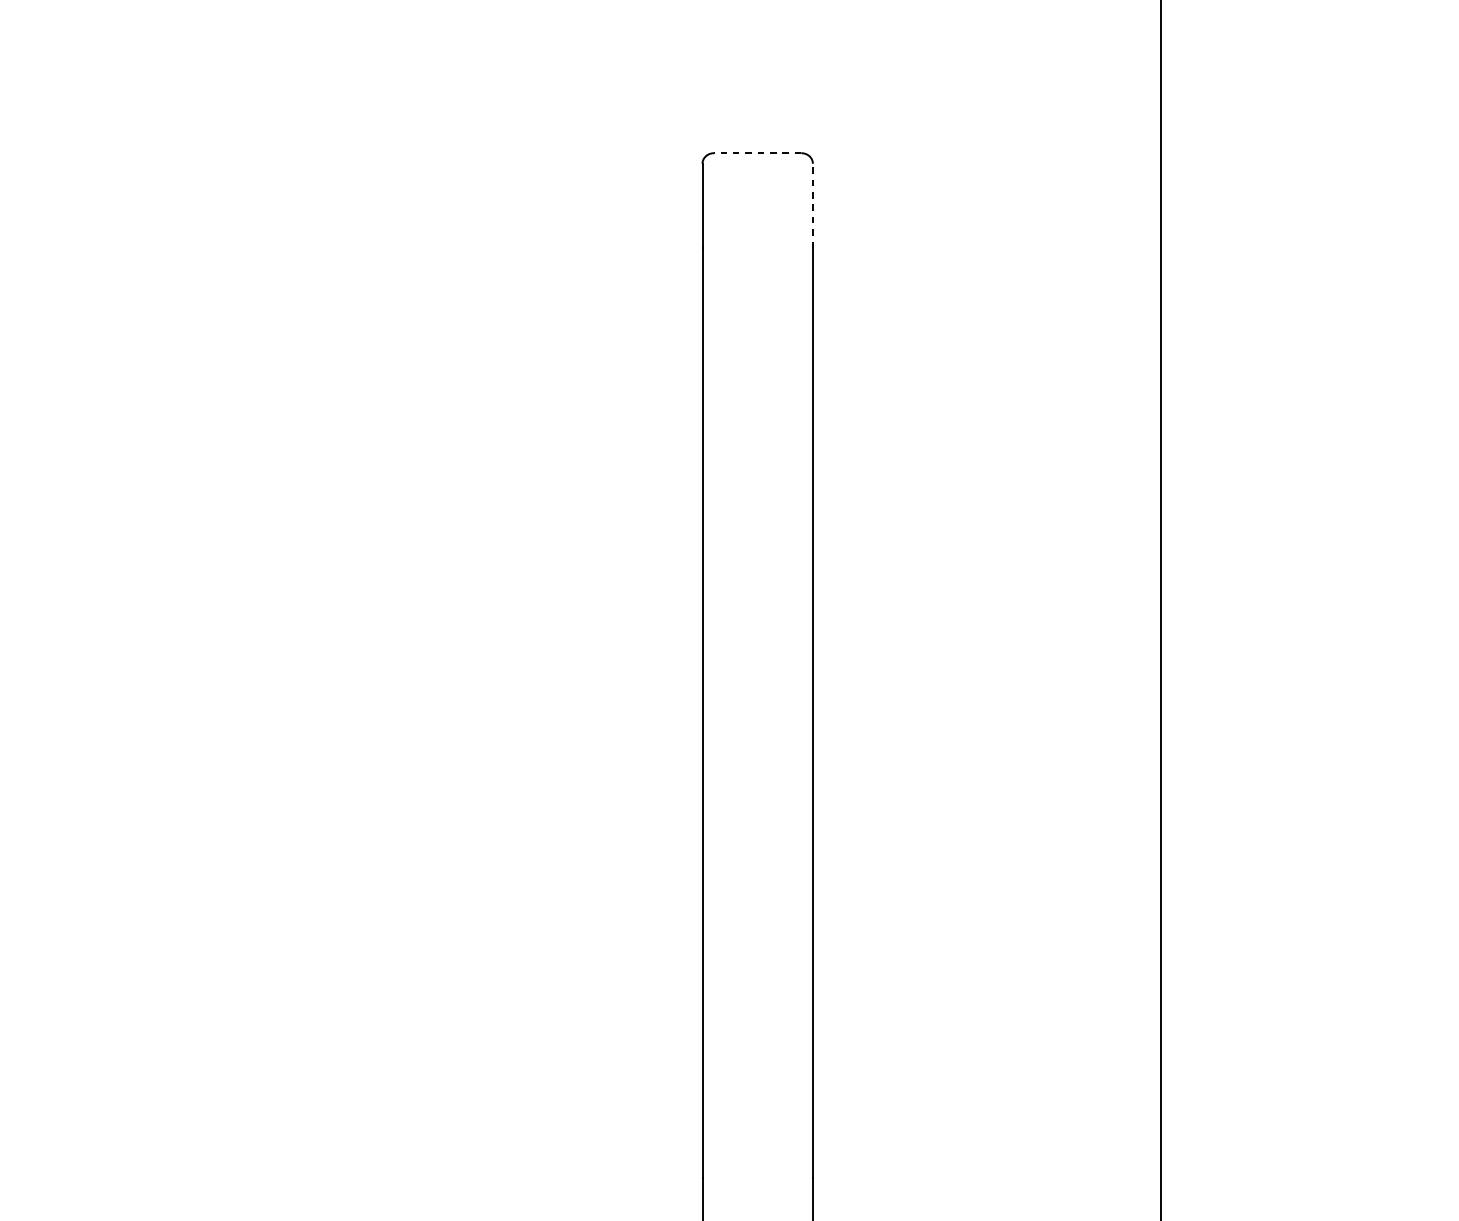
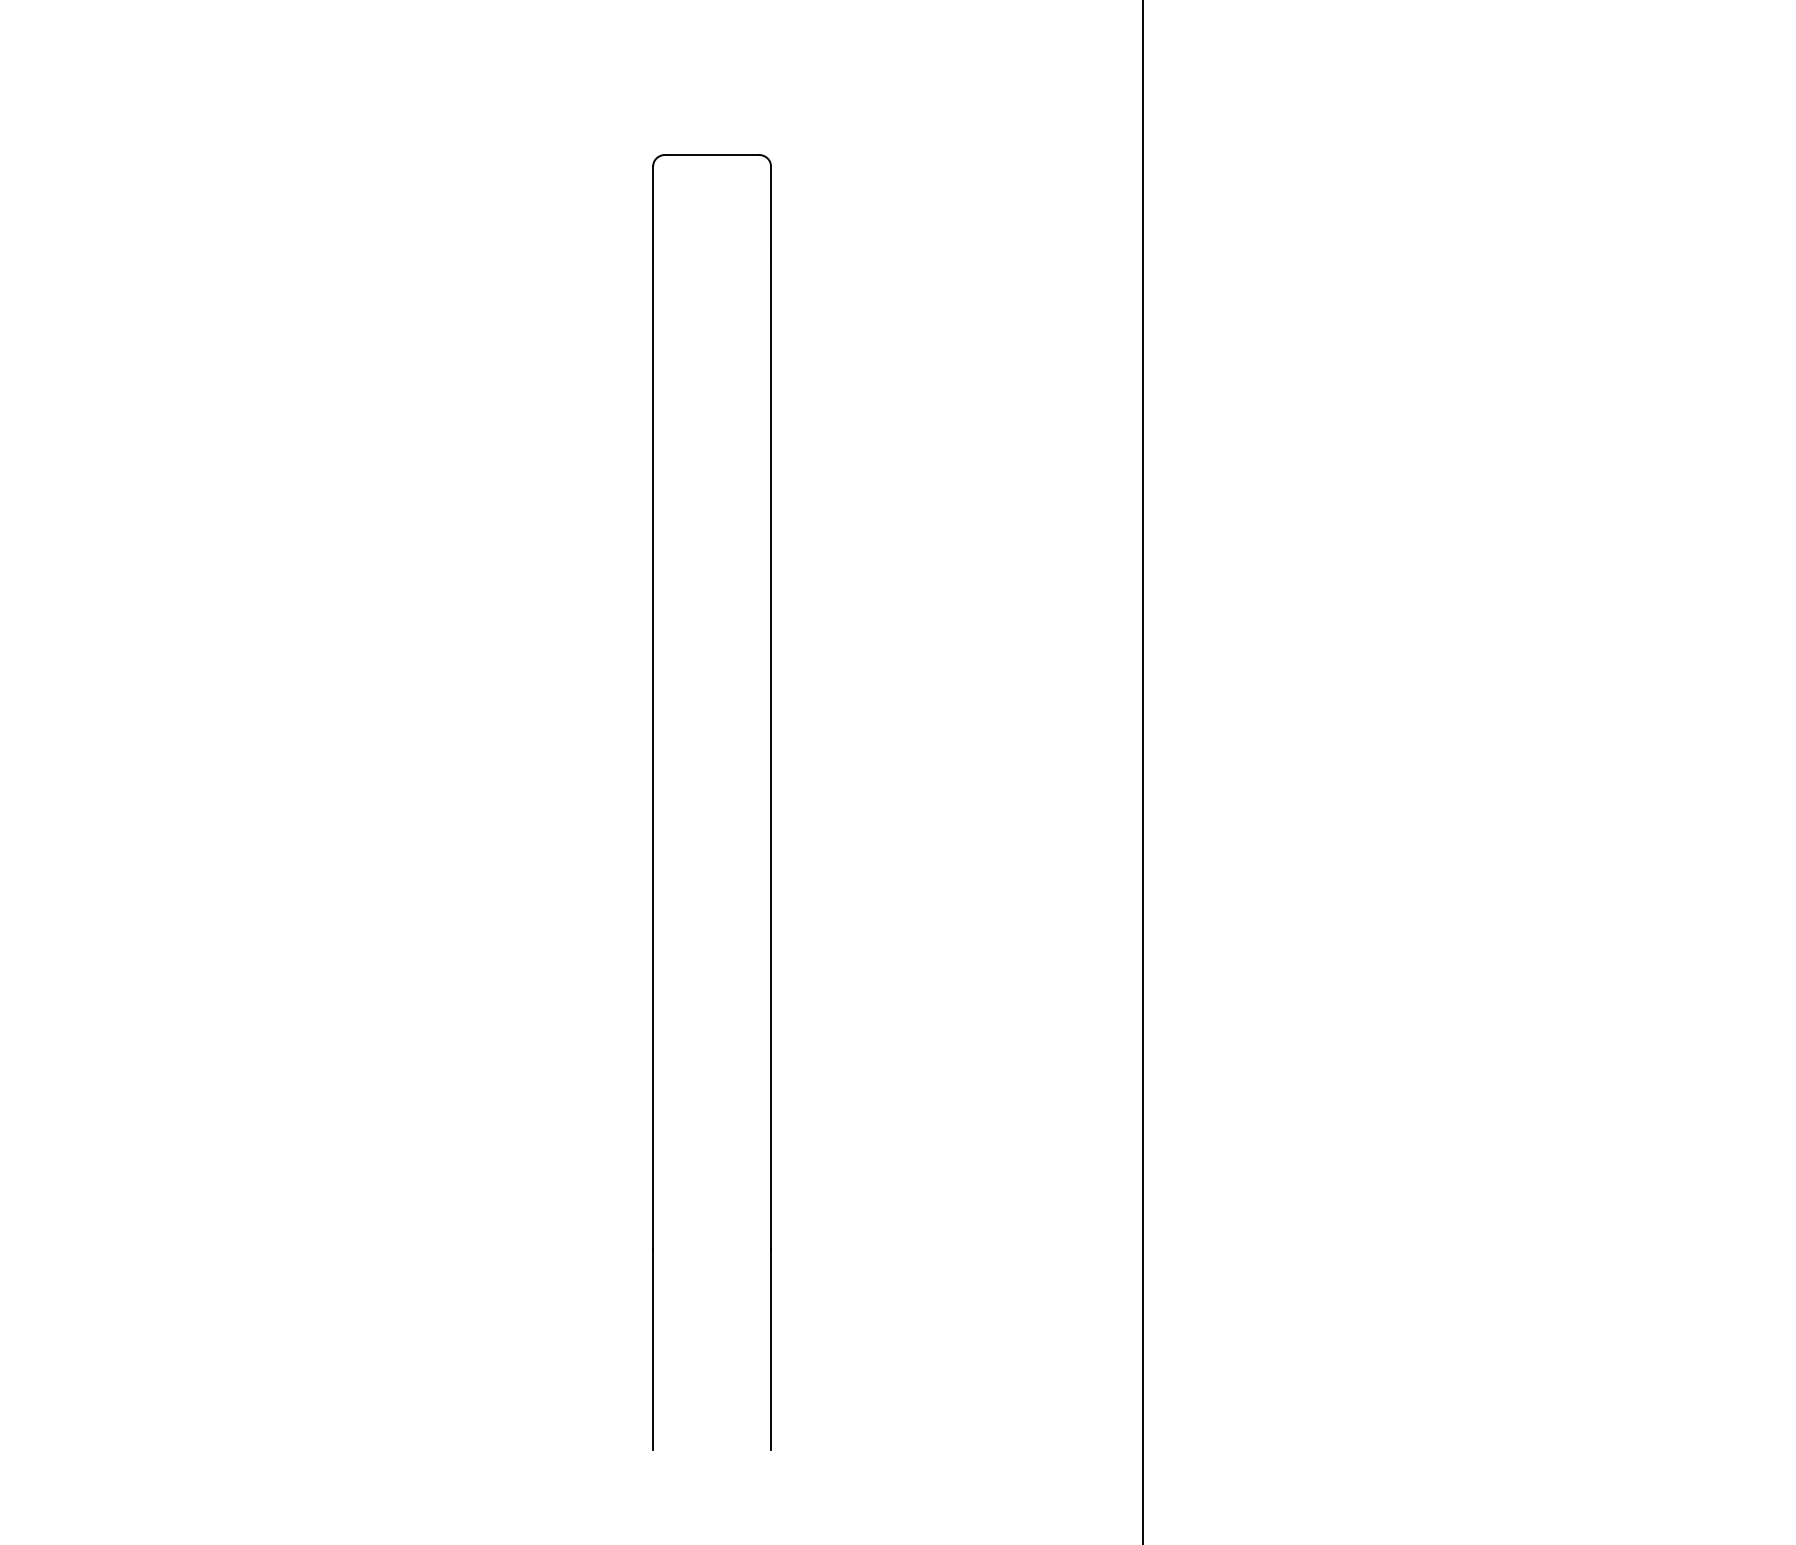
line: (757, 152) -> (711, 154), dashed -> solid
line: (812, 206) -> (770, 211), dashed -> solid

